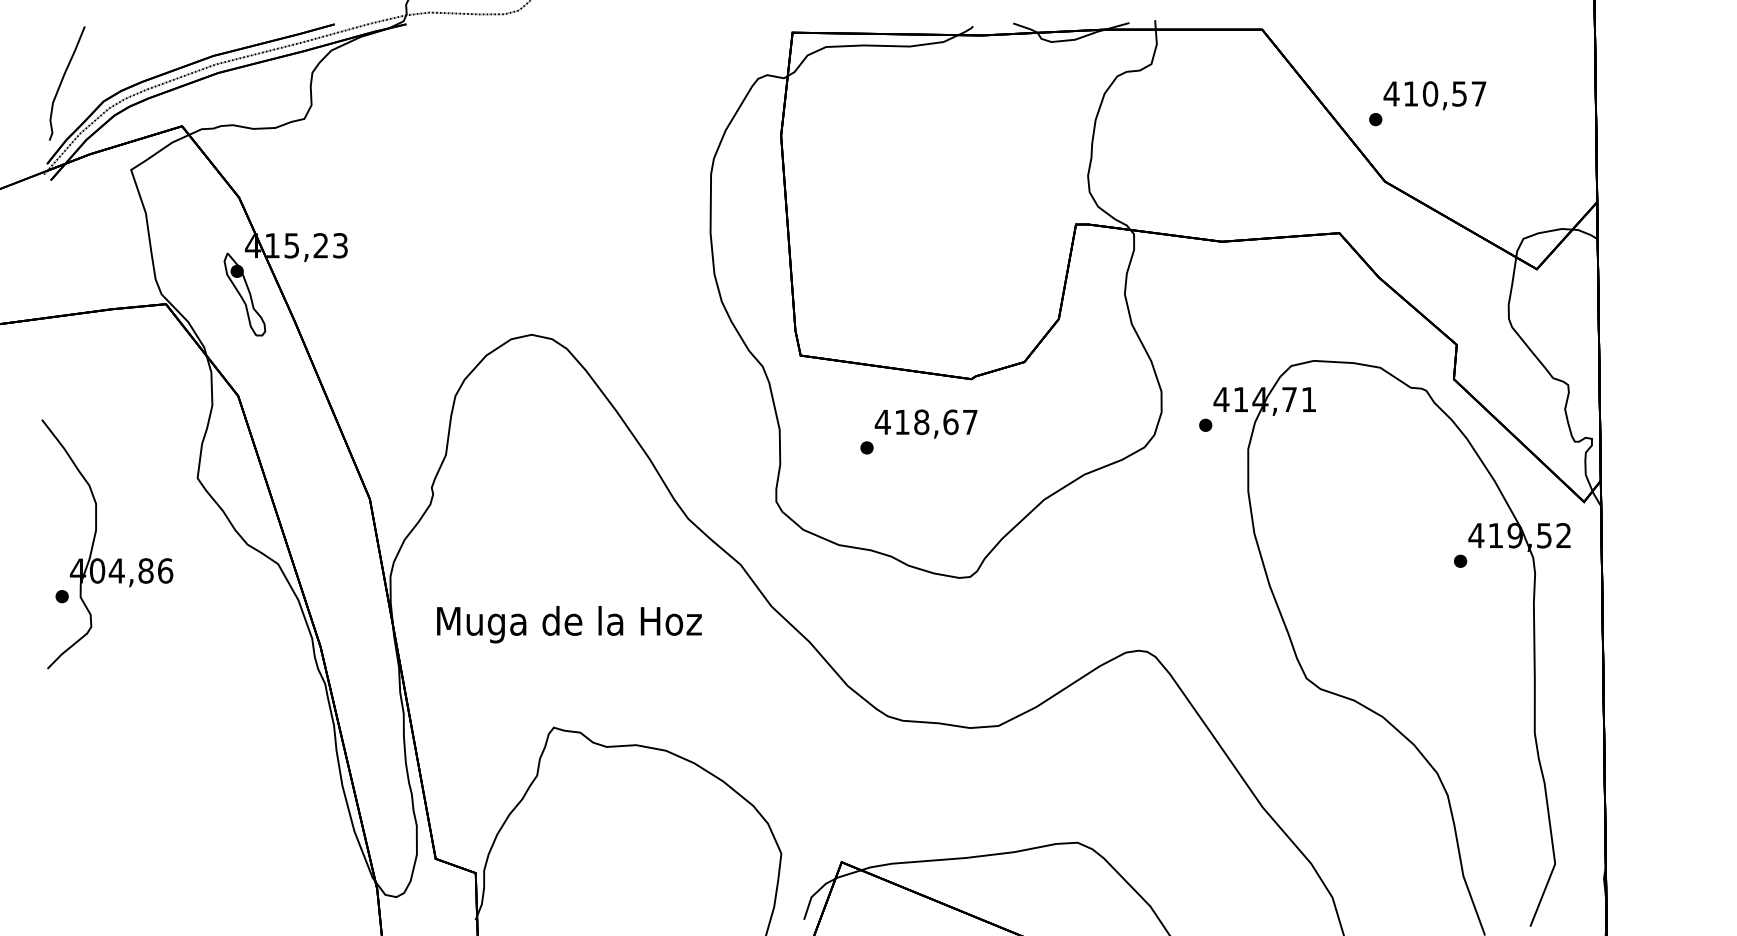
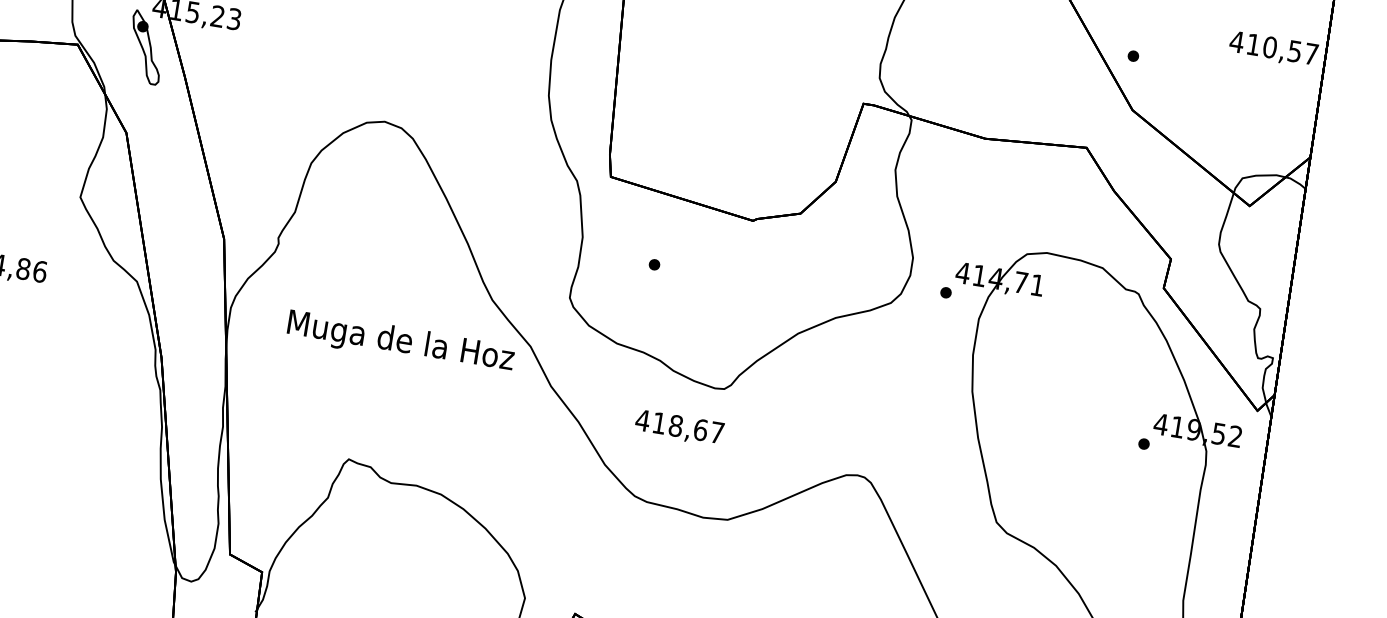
text: (1434, 95) -> (1273, 49), moved
text: (925, 423) -> (678, 427), moved
text: (569, 624) -> (400, 342), moved

